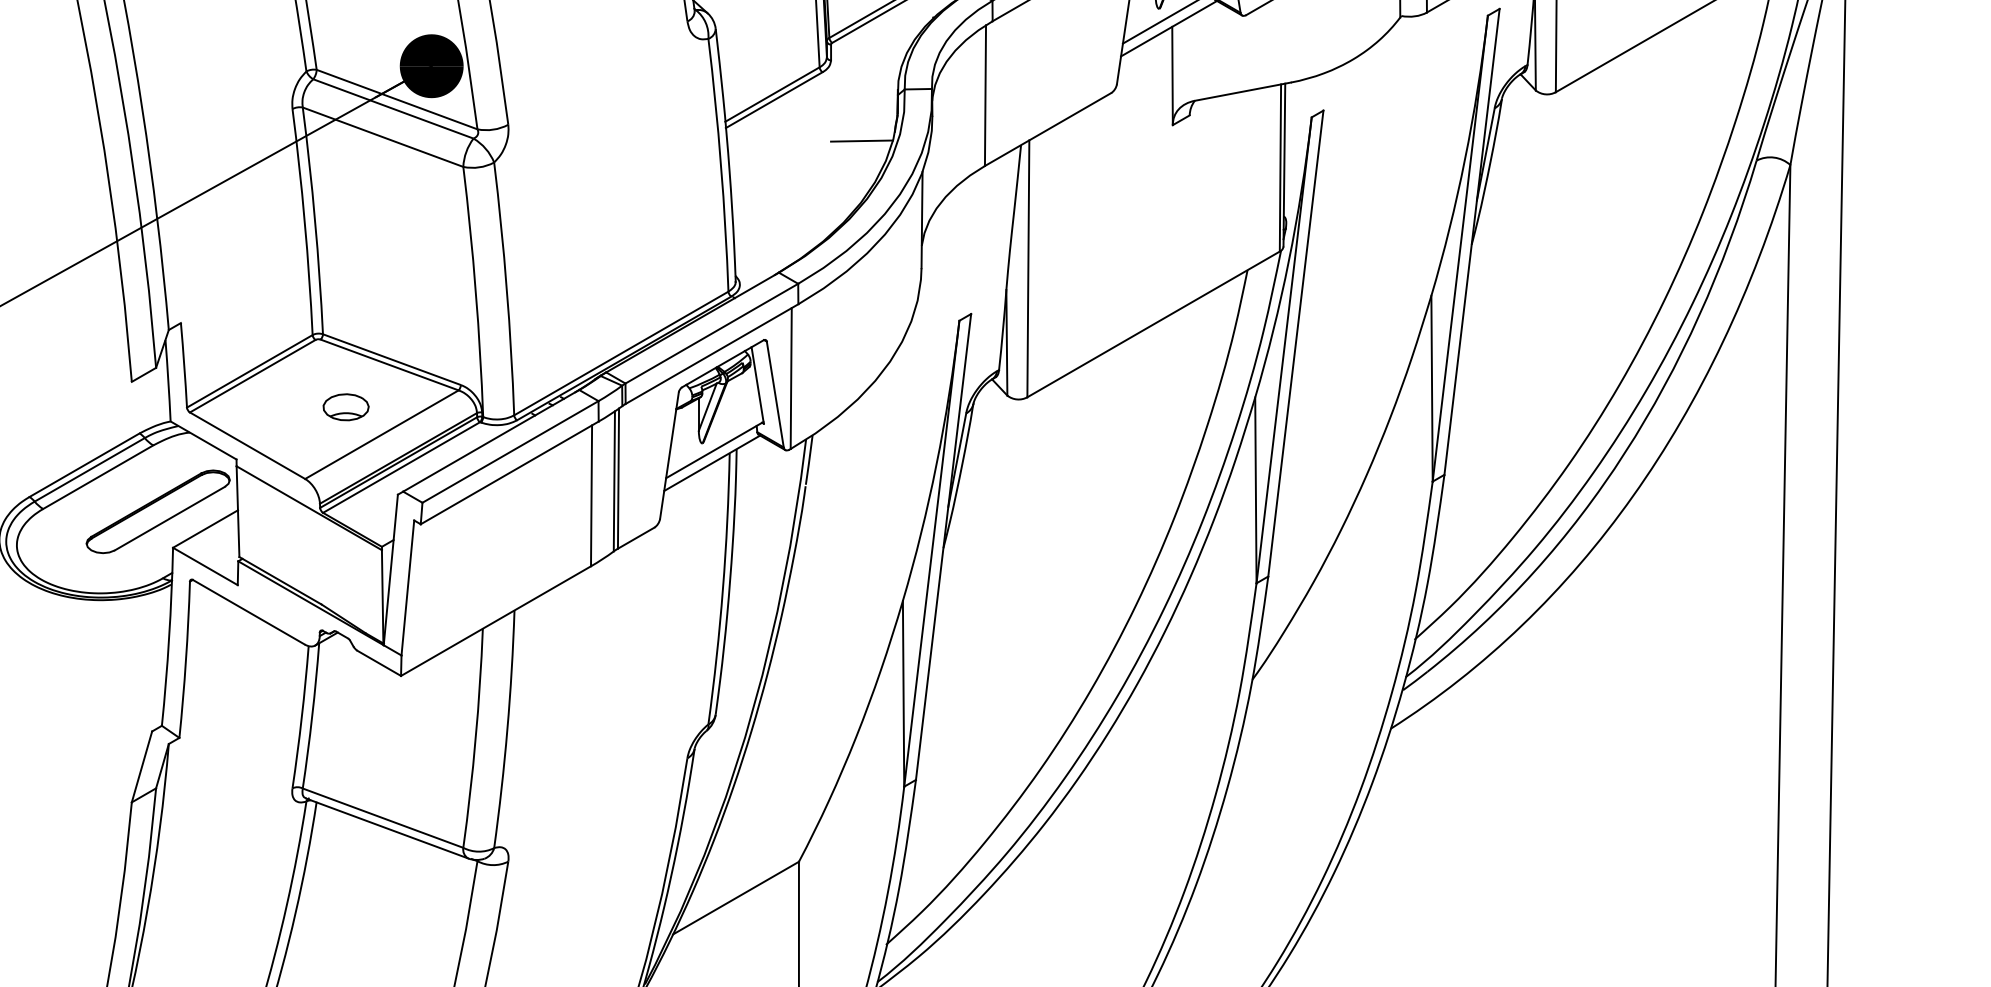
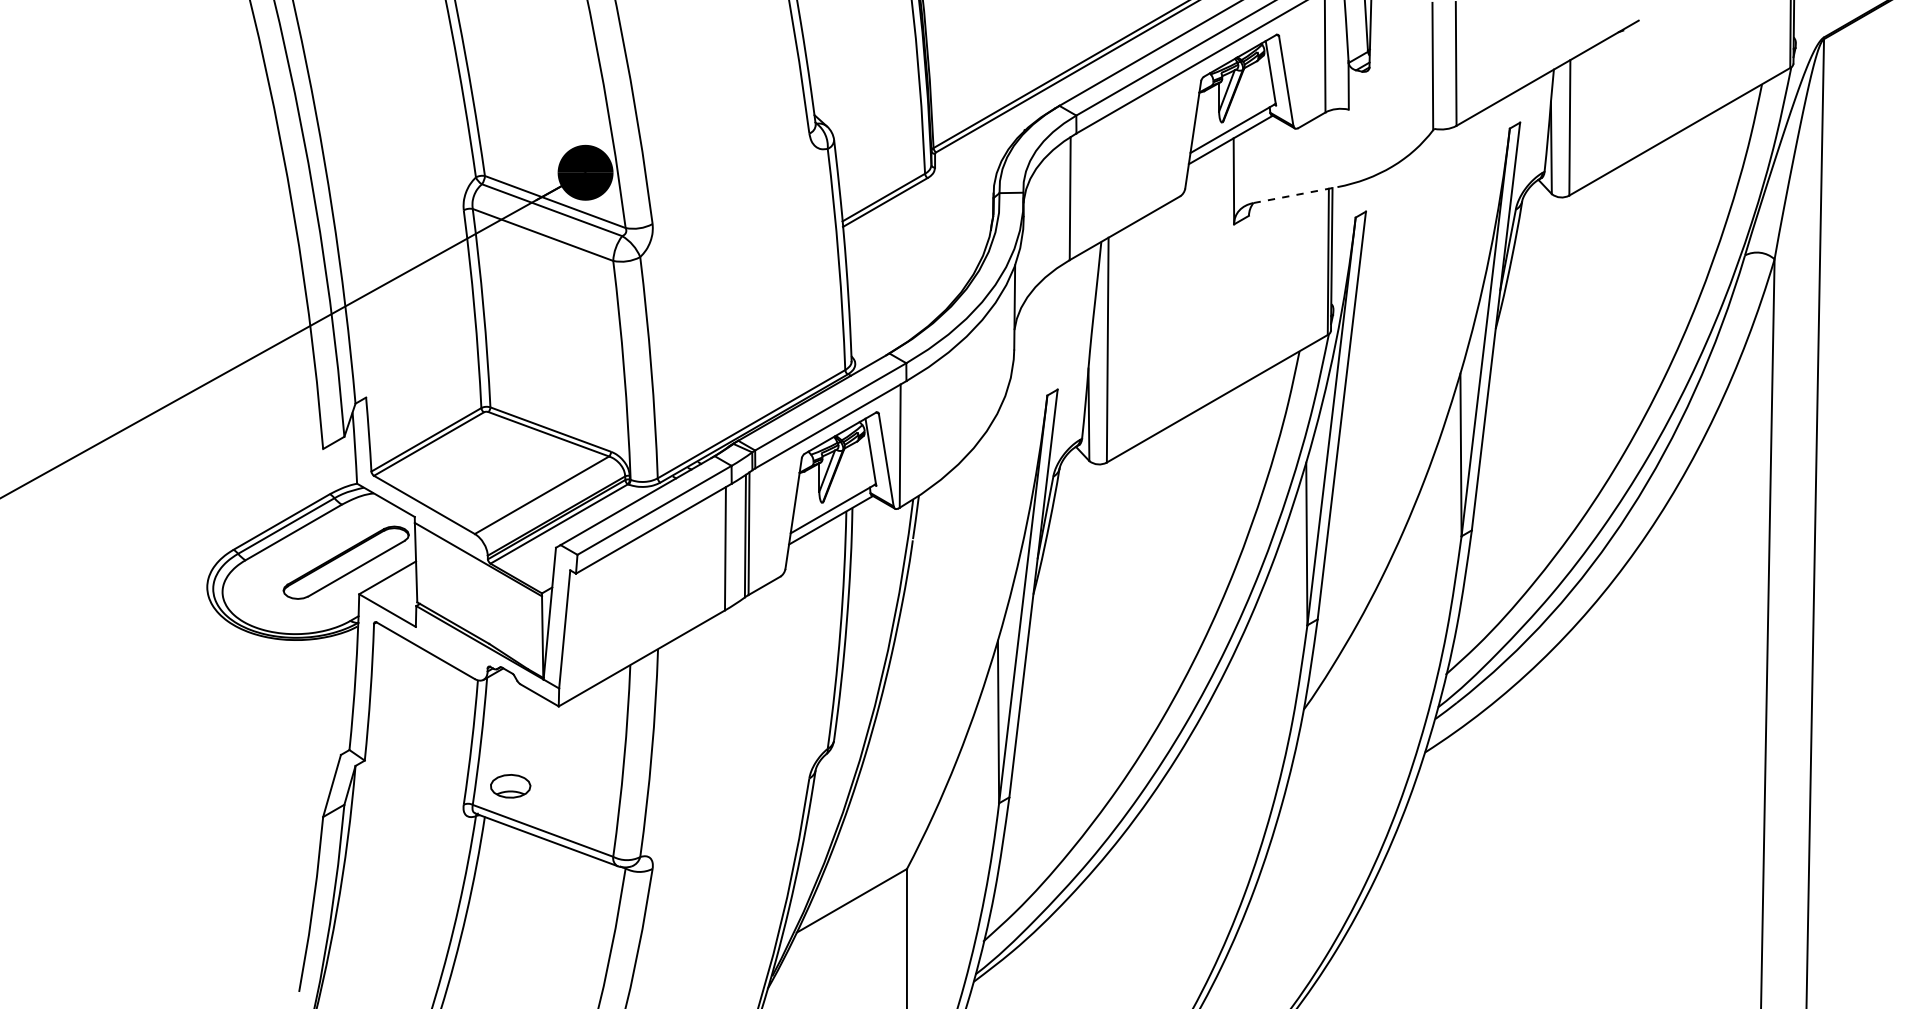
line: (1242, 92) -> (1295, 195), solid -> dashed
line: (862, 140) -> (962, 237), removed
part: (345, 407) -> (510, 786), moved

